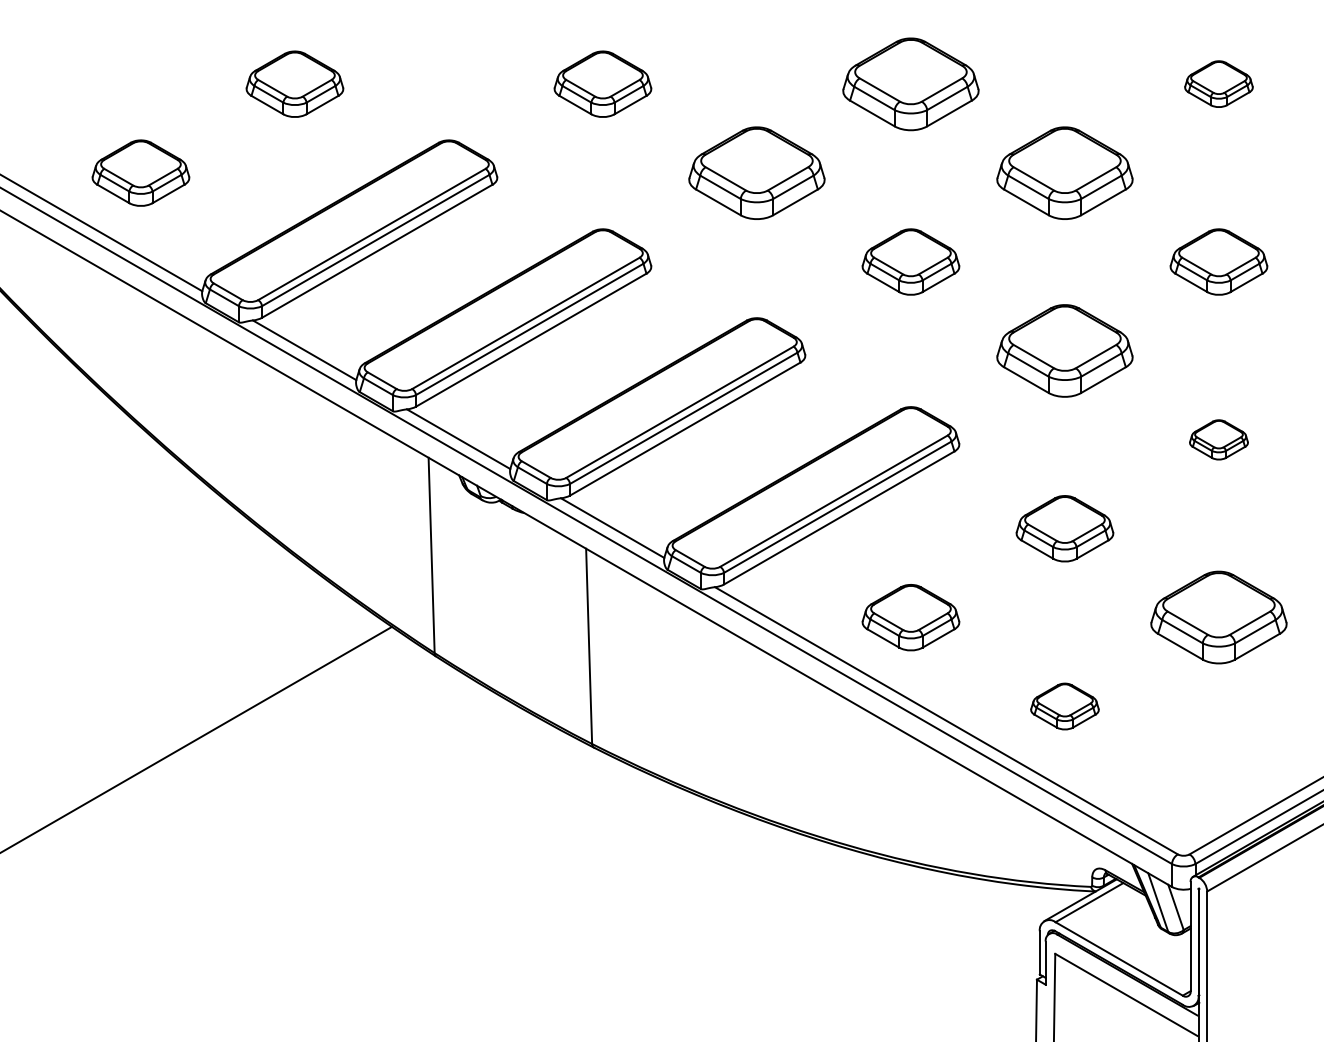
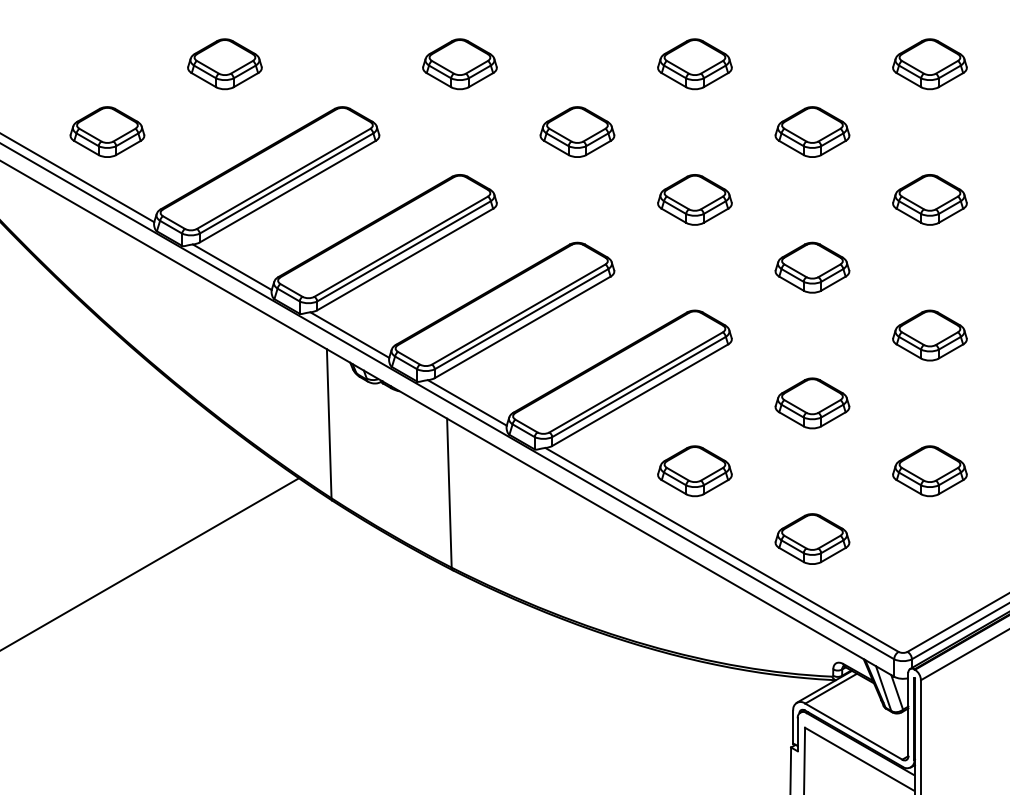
part: (910, 83) -> (694, 63), size x0.71
part: (1218, 83) -> (929, 63), size x1.43
part: (756, 172) -> (577, 131), size x0.71
part: (1064, 172) -> (812, 131), size x0.71
part: (1064, 350) -> (812, 267), size x0.71
part: (1218, 439) -> (929, 335), size x1.67
part: (1218, 617) -> (929, 471), size x0.71
part: (1064, 706) -> (812, 539), size x1.43

